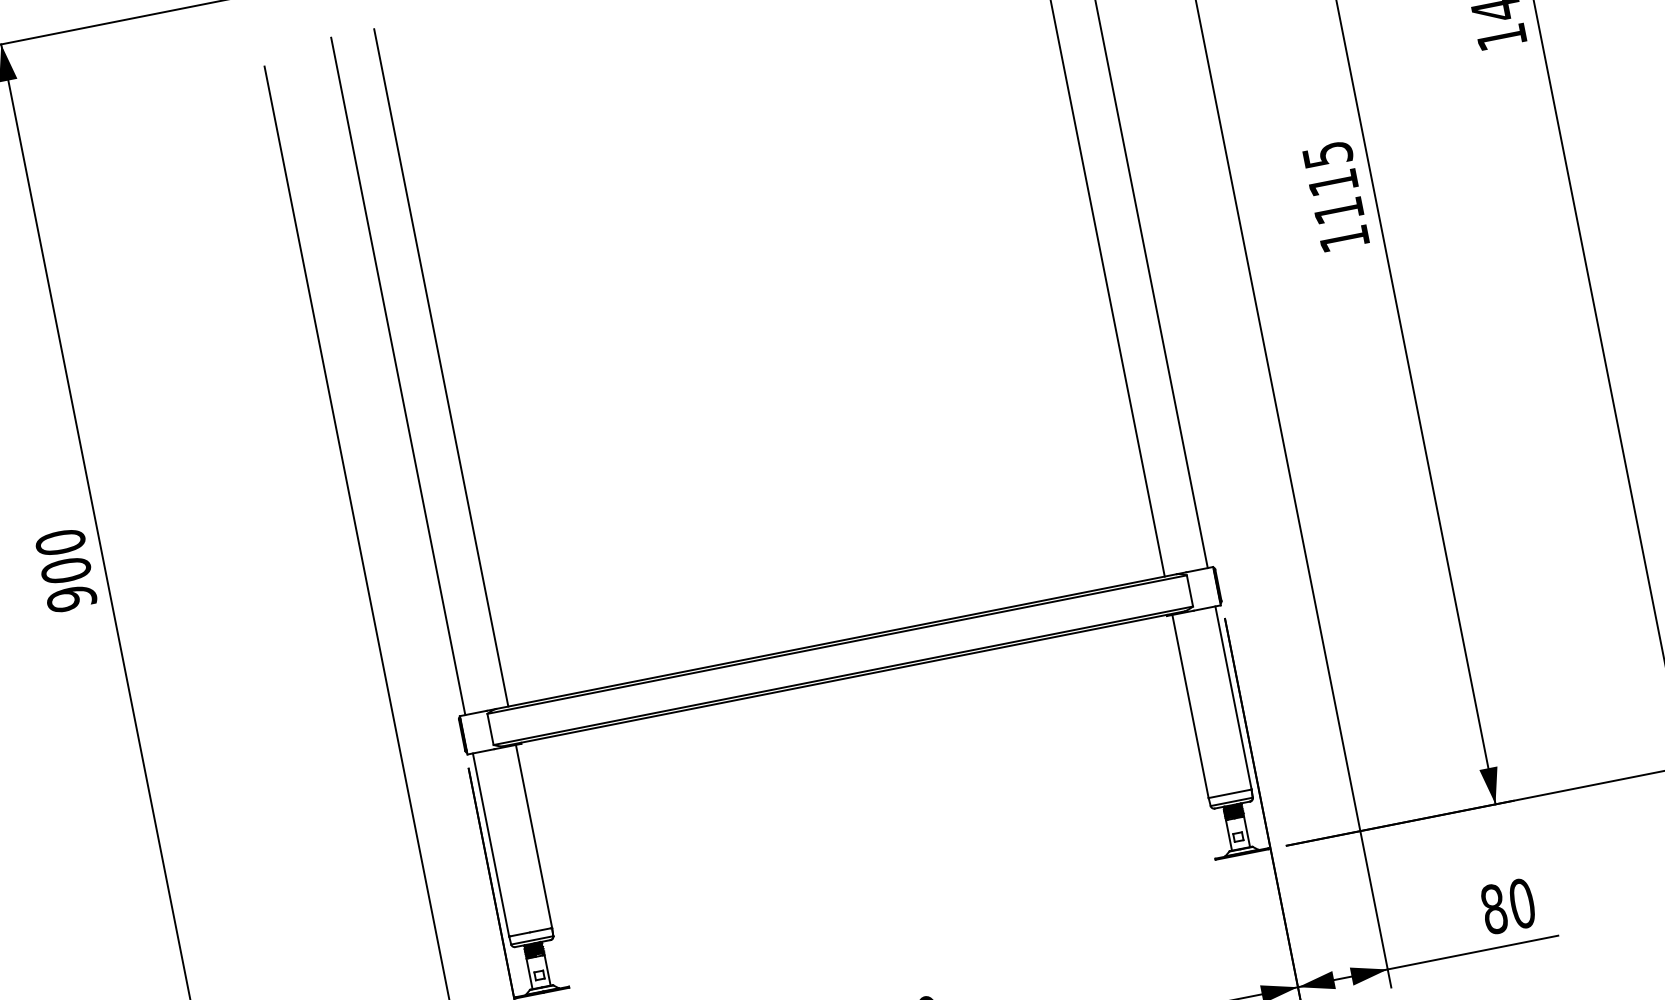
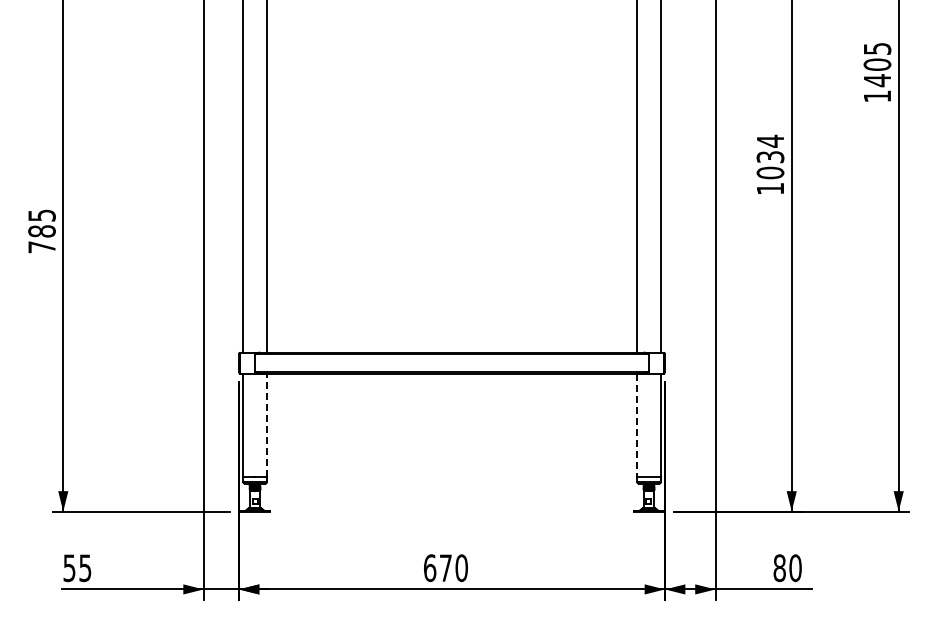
text: (1333, 181) -> (770, 156), 1115 -> 1034
text: (65, 570) -> (41, 231), 900 -> 785
line: (1189, 706) -> (636, 425), solid -> dashed
line: (534, 835) -> (267, 425), solid -> dashed

